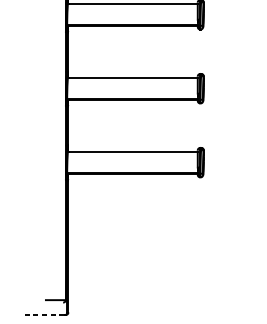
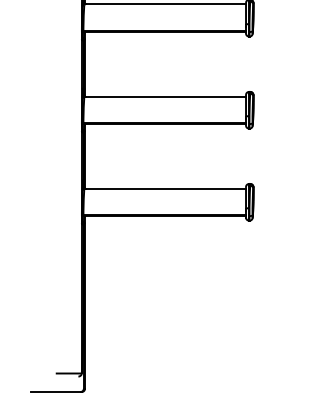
line: (44, 314) -> (55, 391), dashed -> solid

